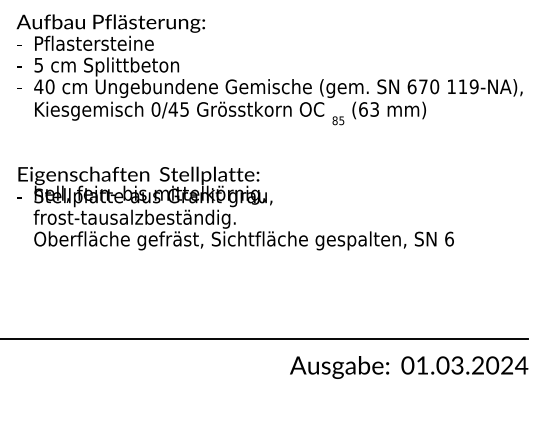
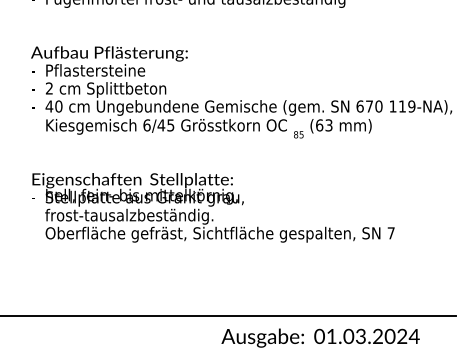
text: (38, 65) -> (49, 88), 5 -> 2
text: (155, 109) -> (146, 125), 0/45 -> 6/45
text: (448, 239) -> (390, 233), 6 -> 7
text: (408, 366) -> (320, 337), moved

